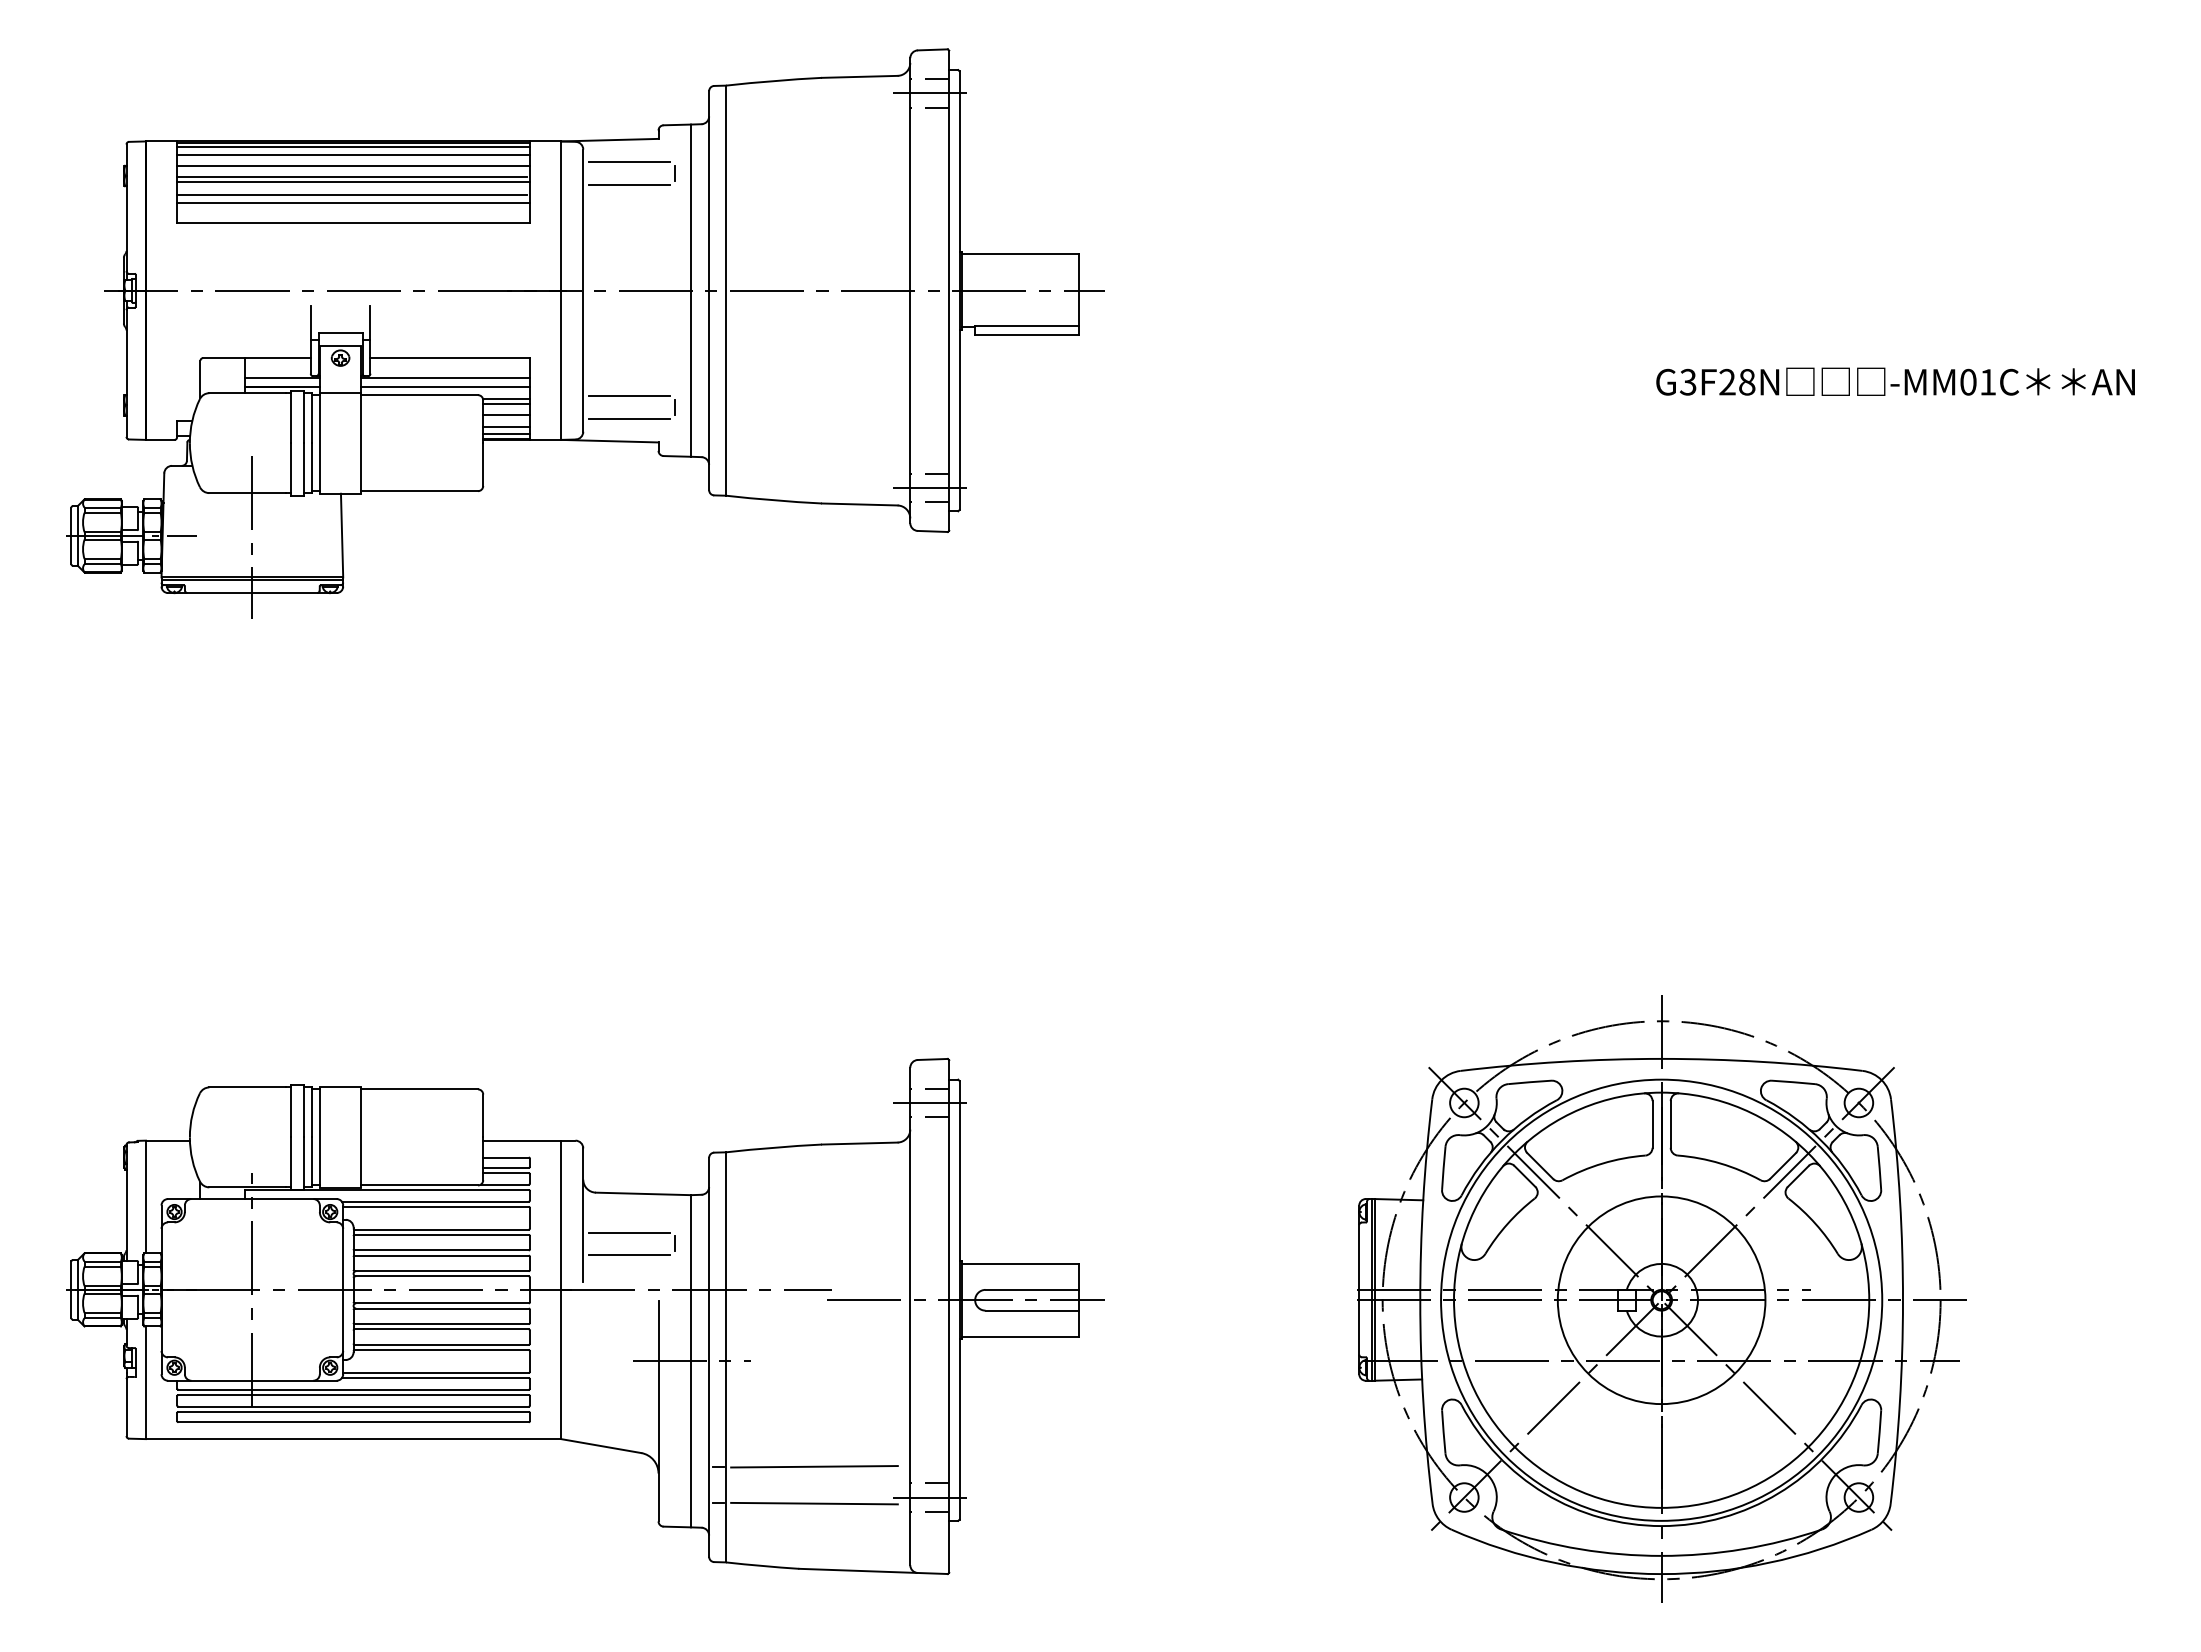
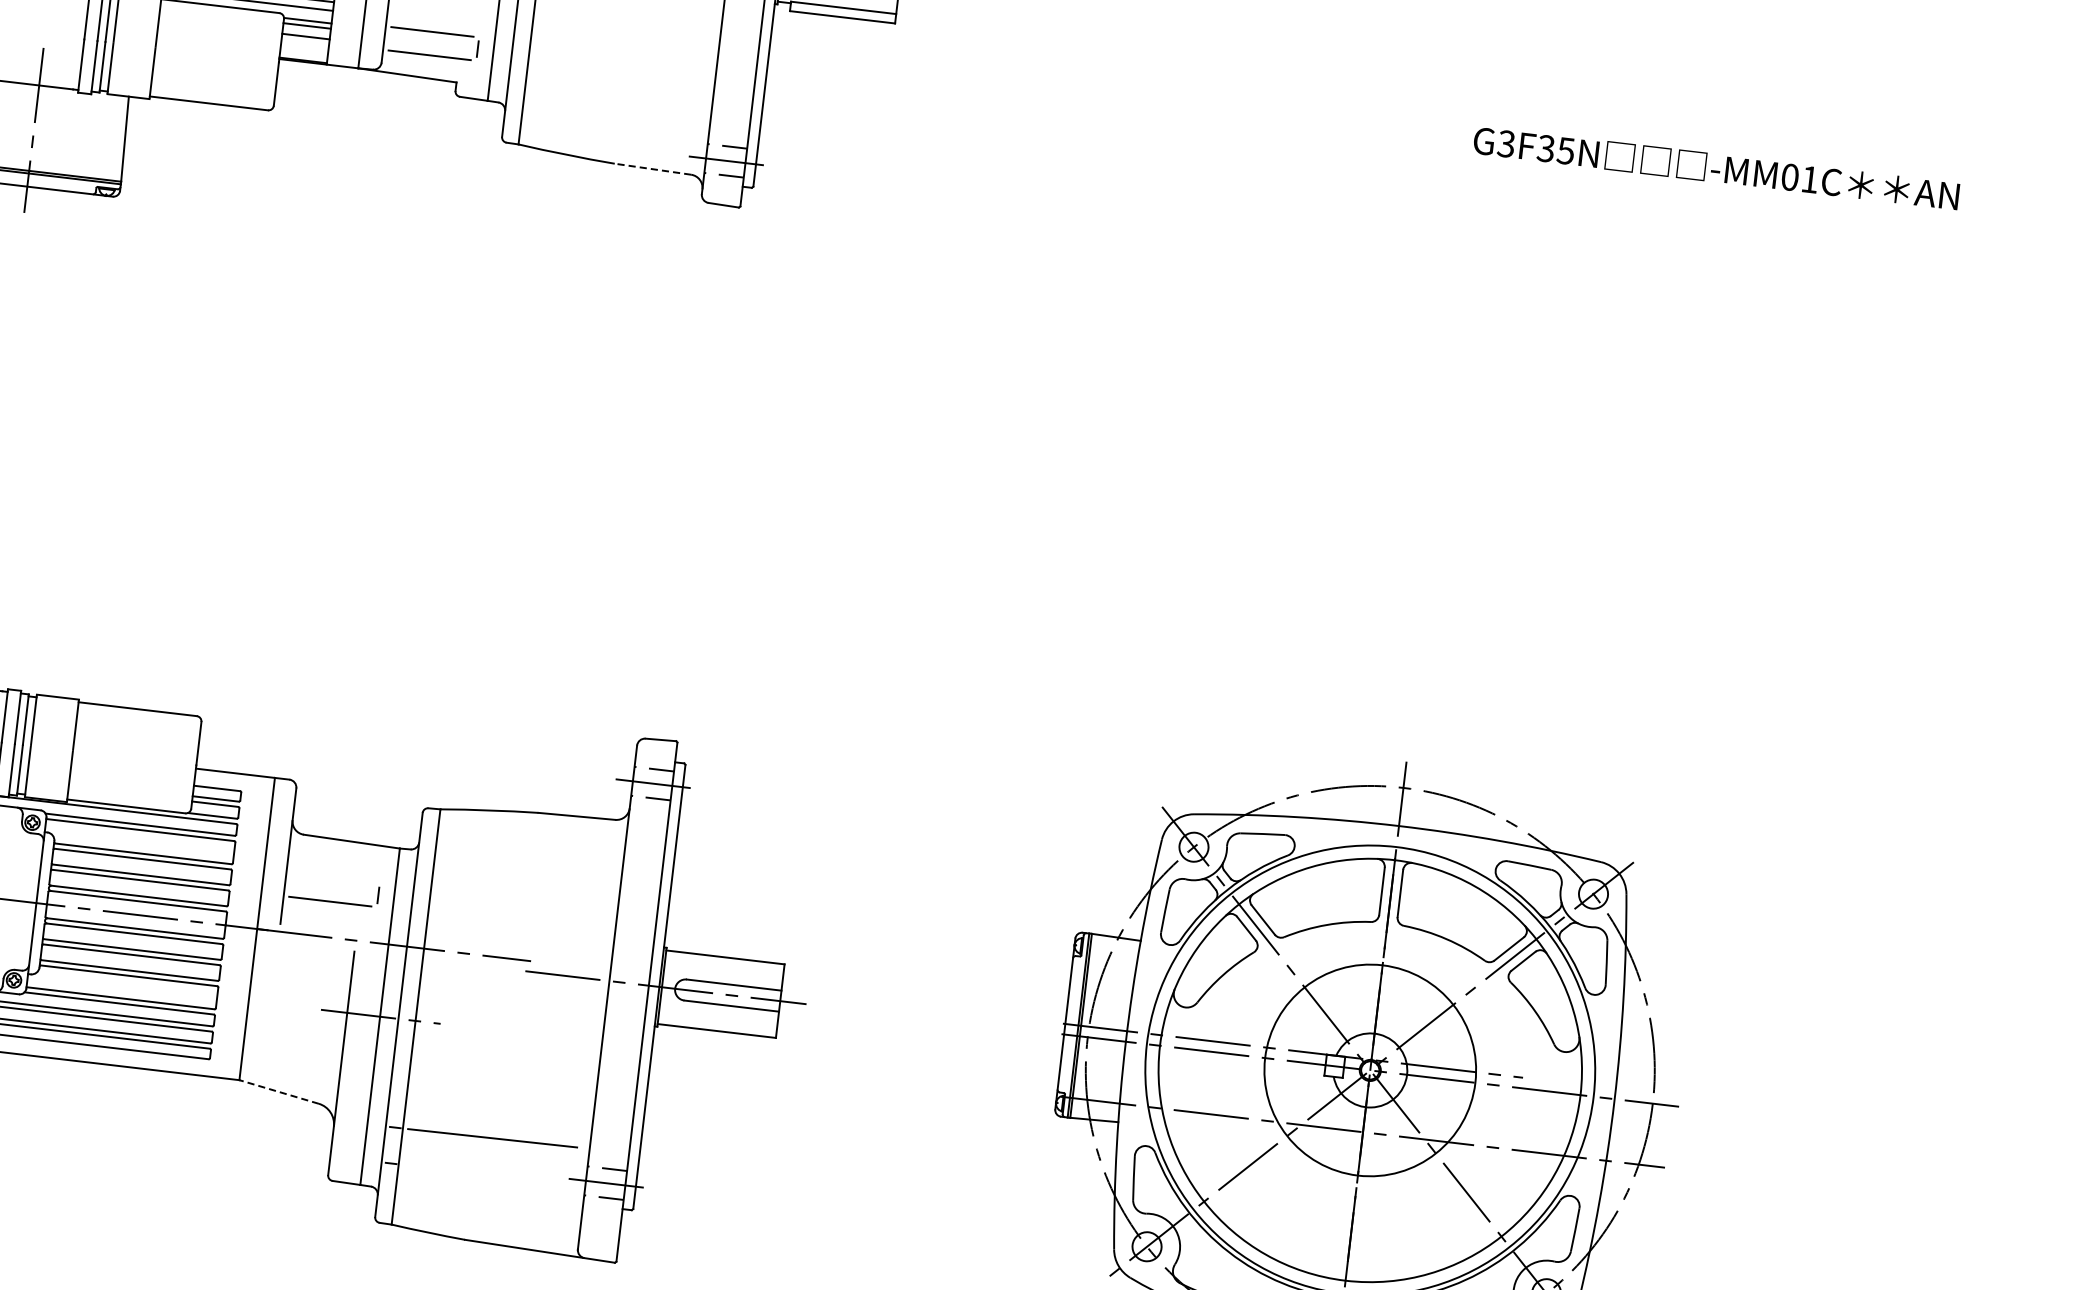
text: (1737, 382) -> (1556, 150), G3F28N -> G3F35N
line: (506, 426) -> (304, 48), removed
line: (506, 434) -> (303, 56), removed
line: (859, 504) -> (652, 169), solid -> dashed
line: (628, 1232) -> (332, 878), removed
line: (601, 1446) -> (279, 1092), solid -> dashed
line: (814, 1503) -> (488, 1175), removed

